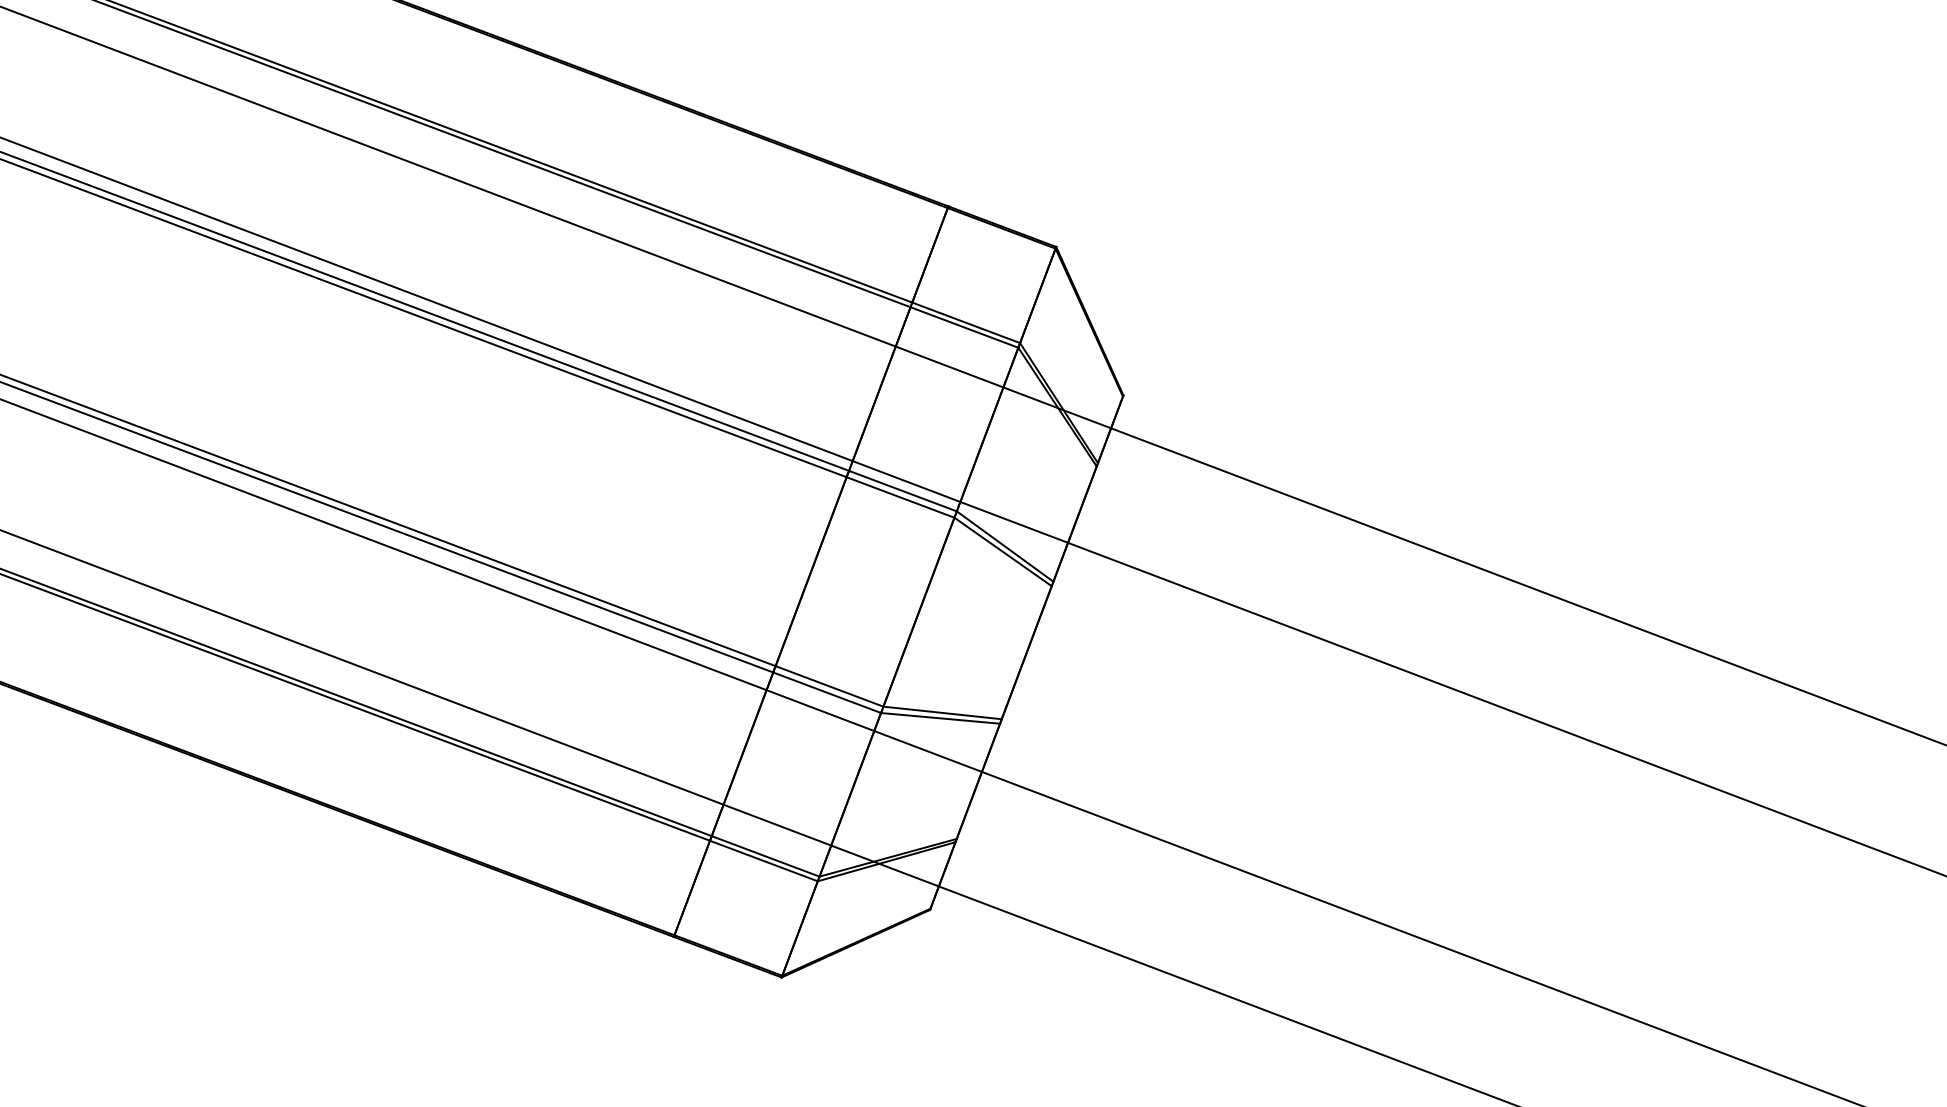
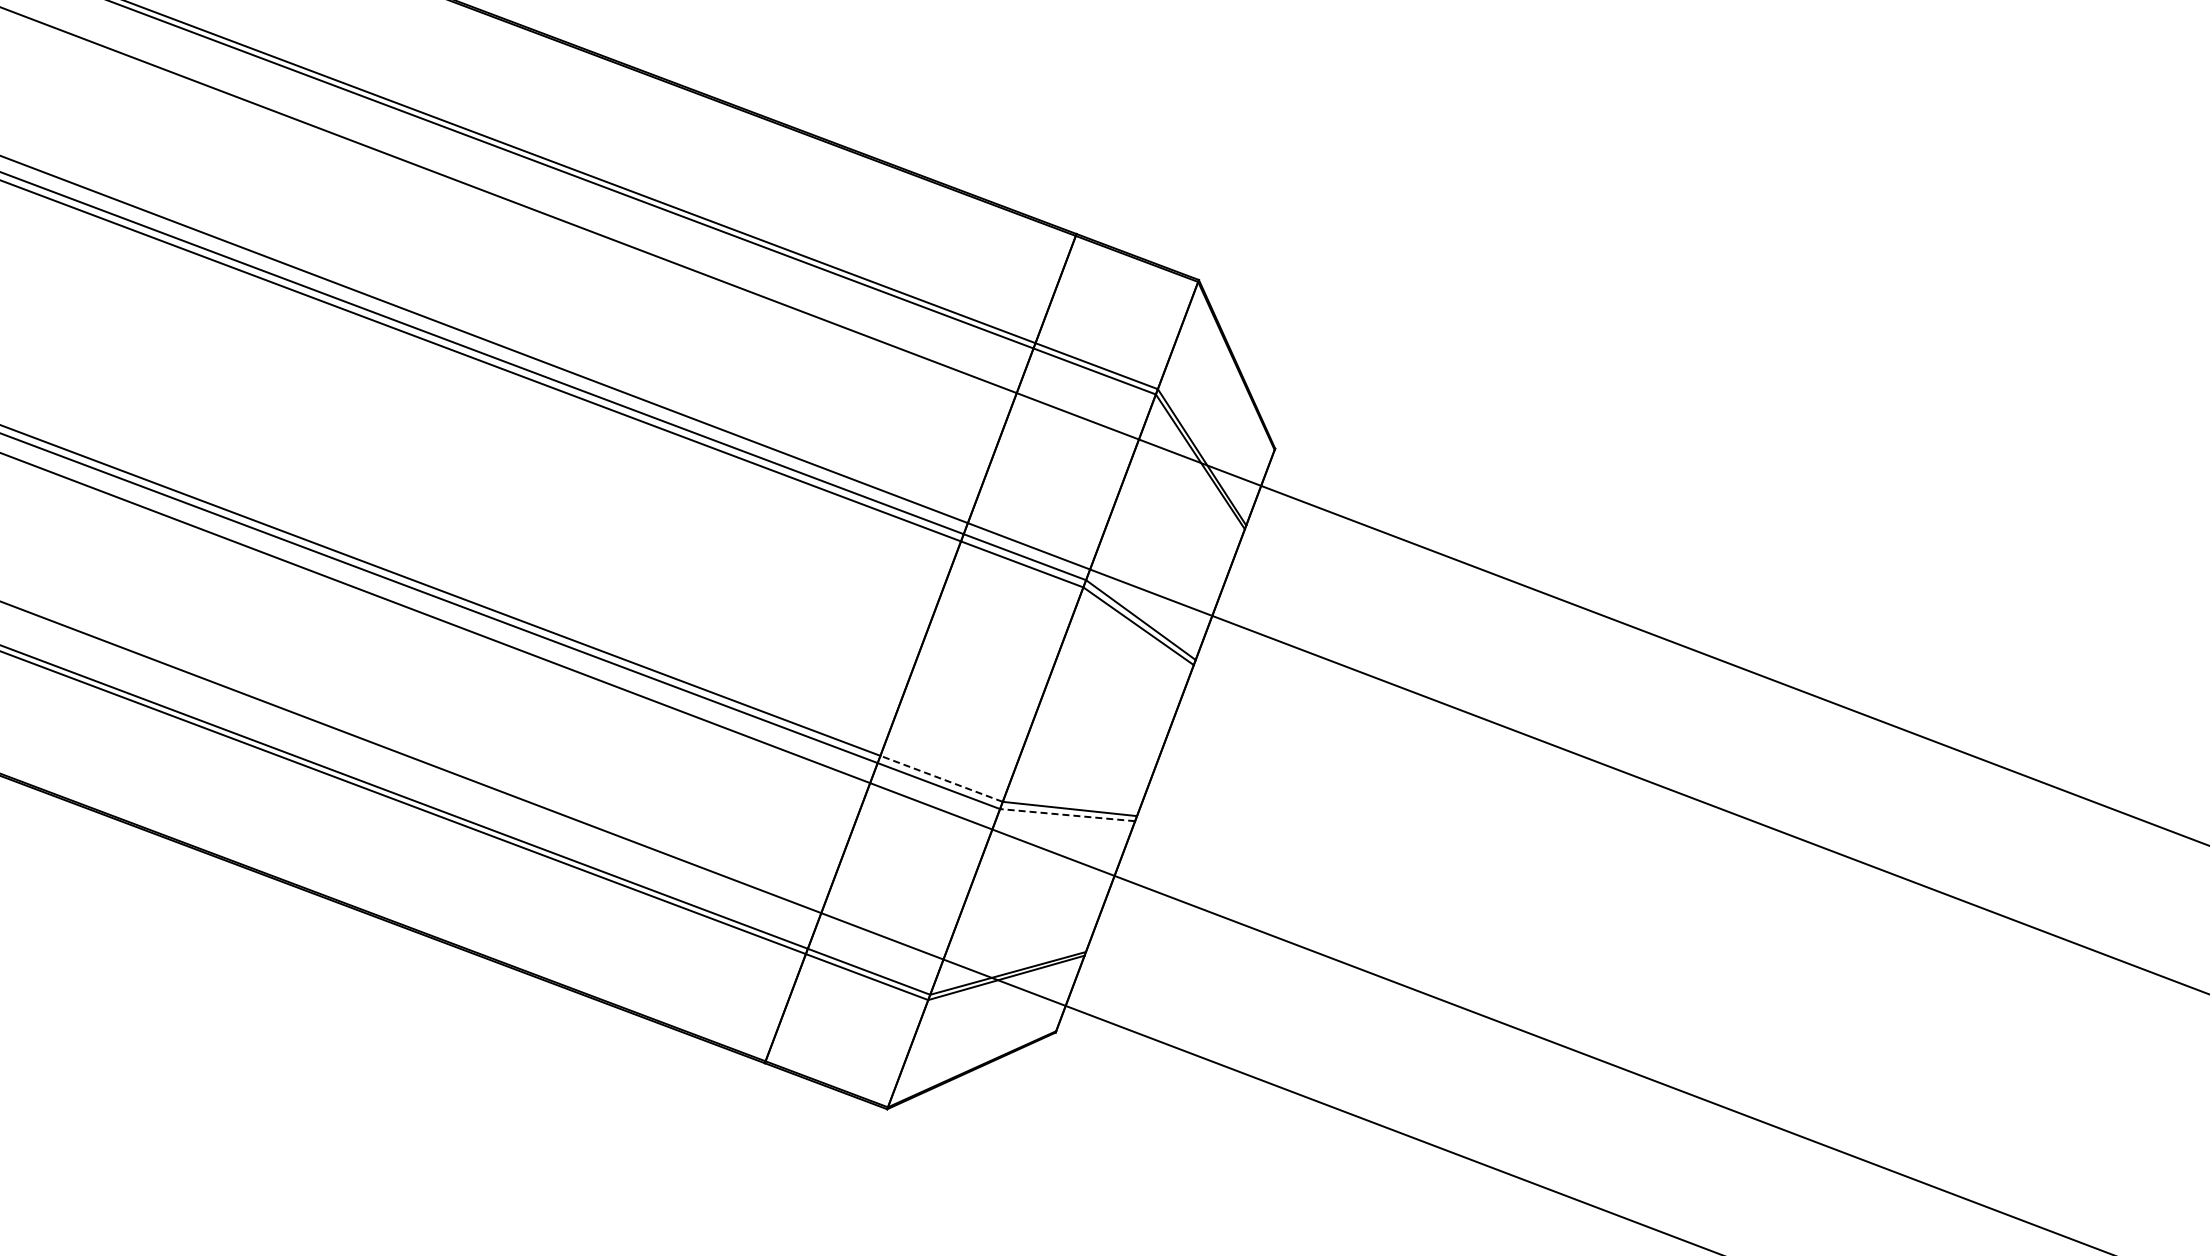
line: (829, 686) -> (941, 778), solid -> dashed
line: (940, 718) -> (1067, 815), solid -> dashed

